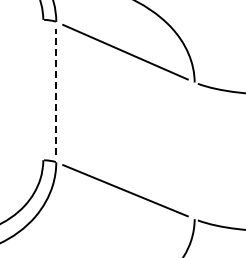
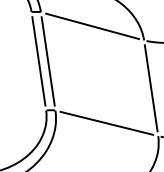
line: (43, 89) -> (38, 60), added
line: (56, 91) -> (48, 61), dashed -> solid
line: (194, 150) -> (151, 88), added

